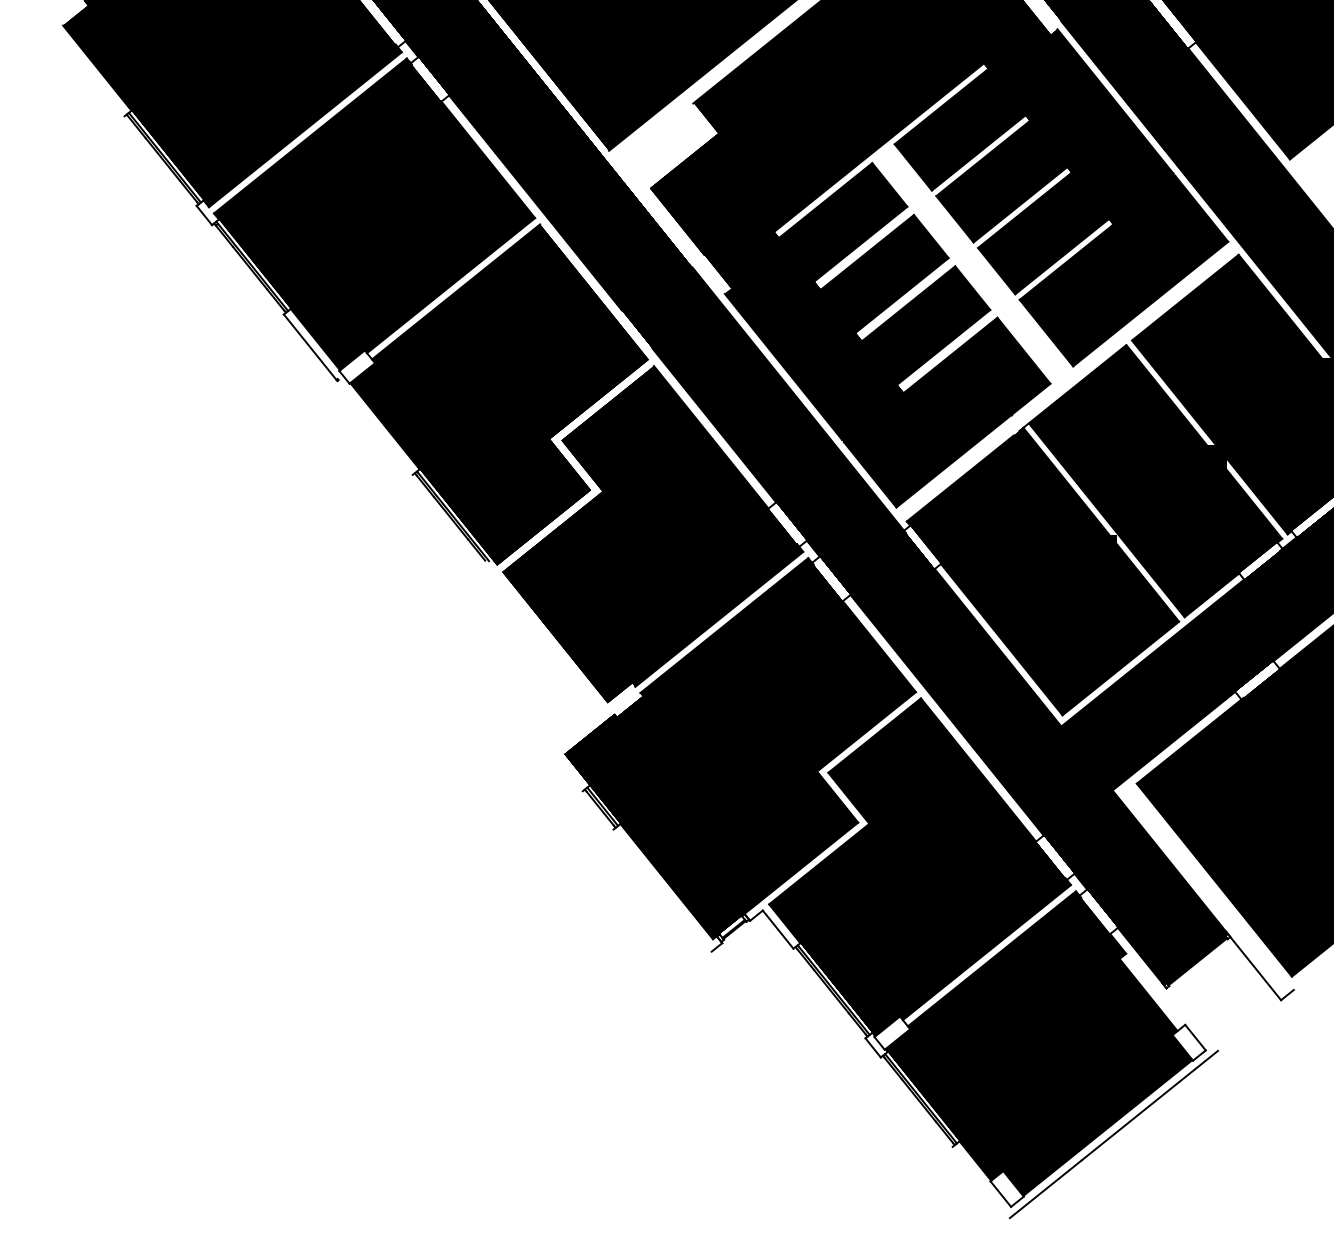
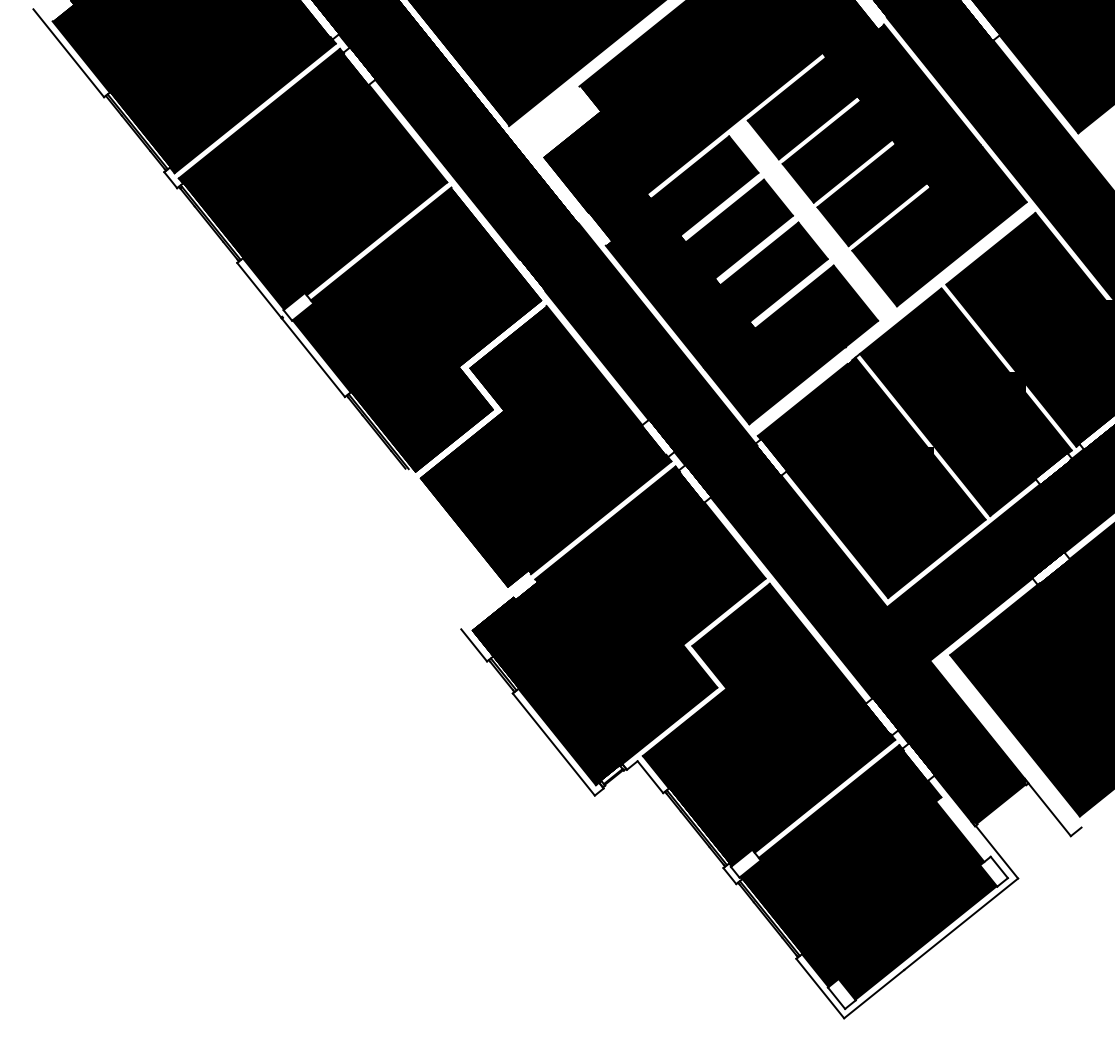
line: (82, 63) -> (68, 53), added
line: (373, 427) -> (312, 357), added
line: (567, 772) -> (474, 645), added
line: (662, 890) -> (553, 744), added
line: (1192, 1018) -> (996, 851), added
line: (981, 1182) -> (820, 988), added

